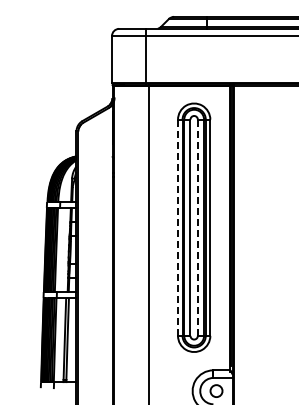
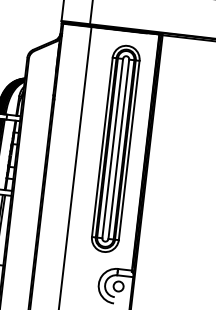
line: (177, 228) -> (101, 147), dashed -> solid
line: (197, 228) -> (118, 149), dashed -> solid

